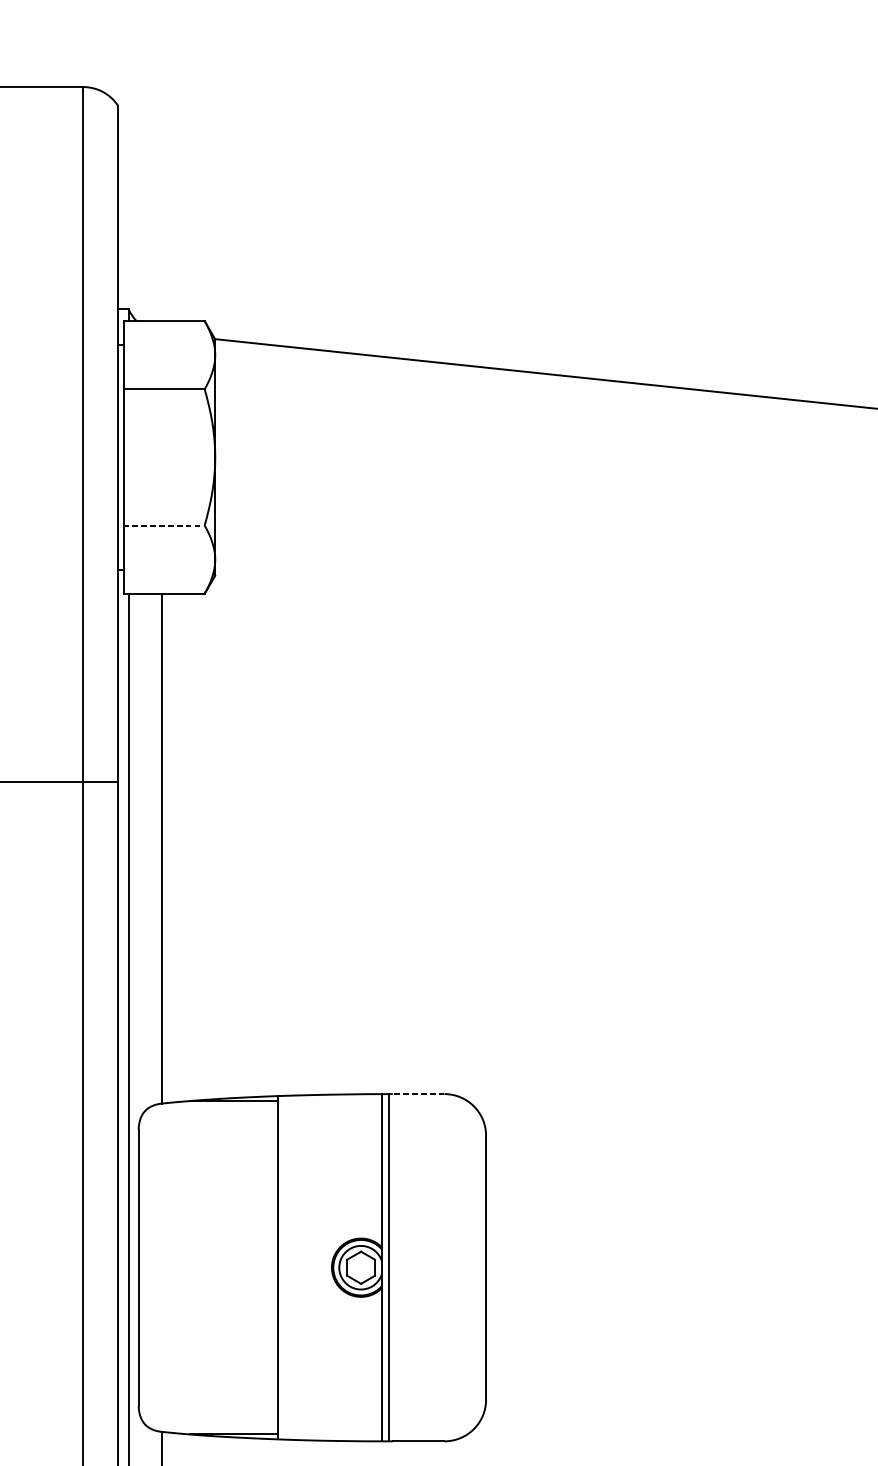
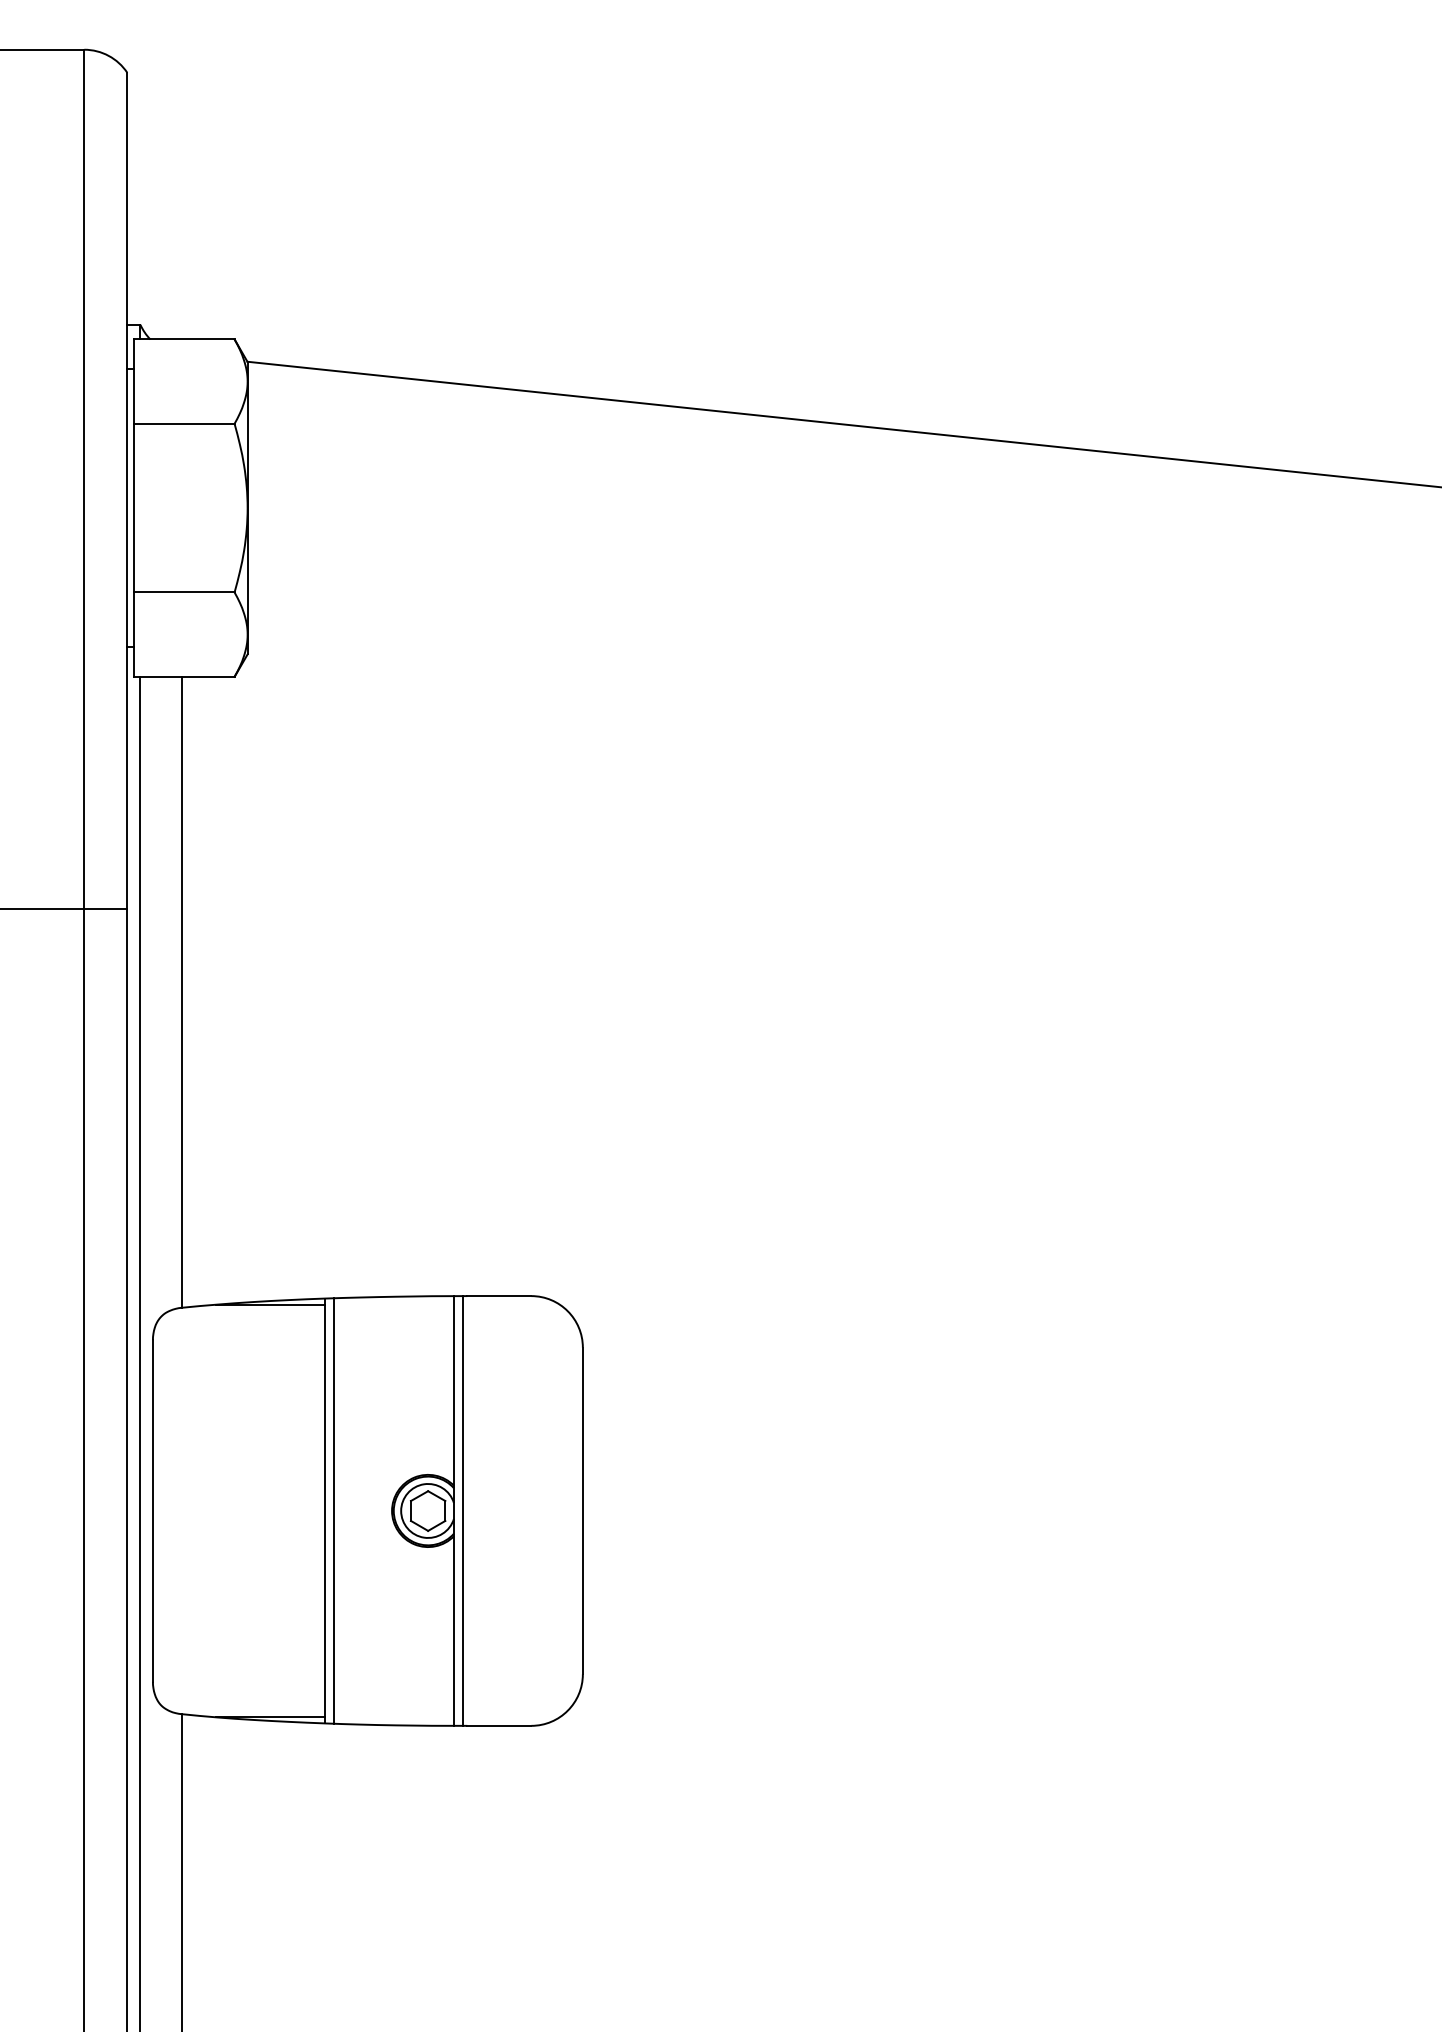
line: (164, 525) -> (184, 592), dashed -> solid
line: (418, 1094) -> (499, 1296), dashed -> solid
line: (284, 1267) -> (333, 1510), added

